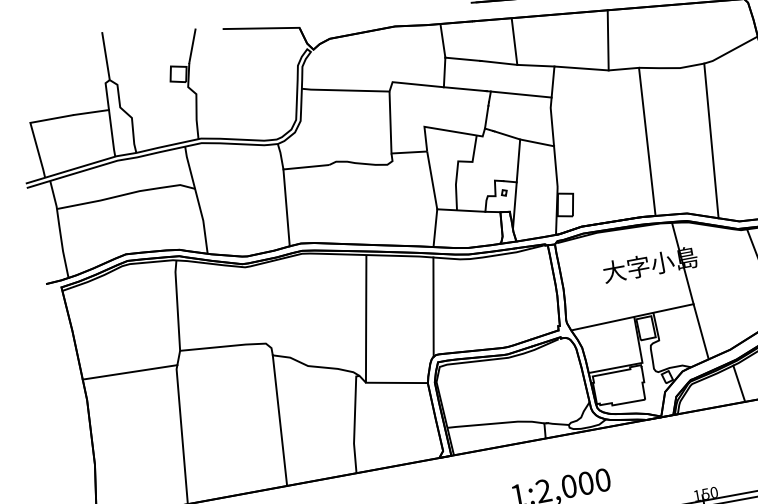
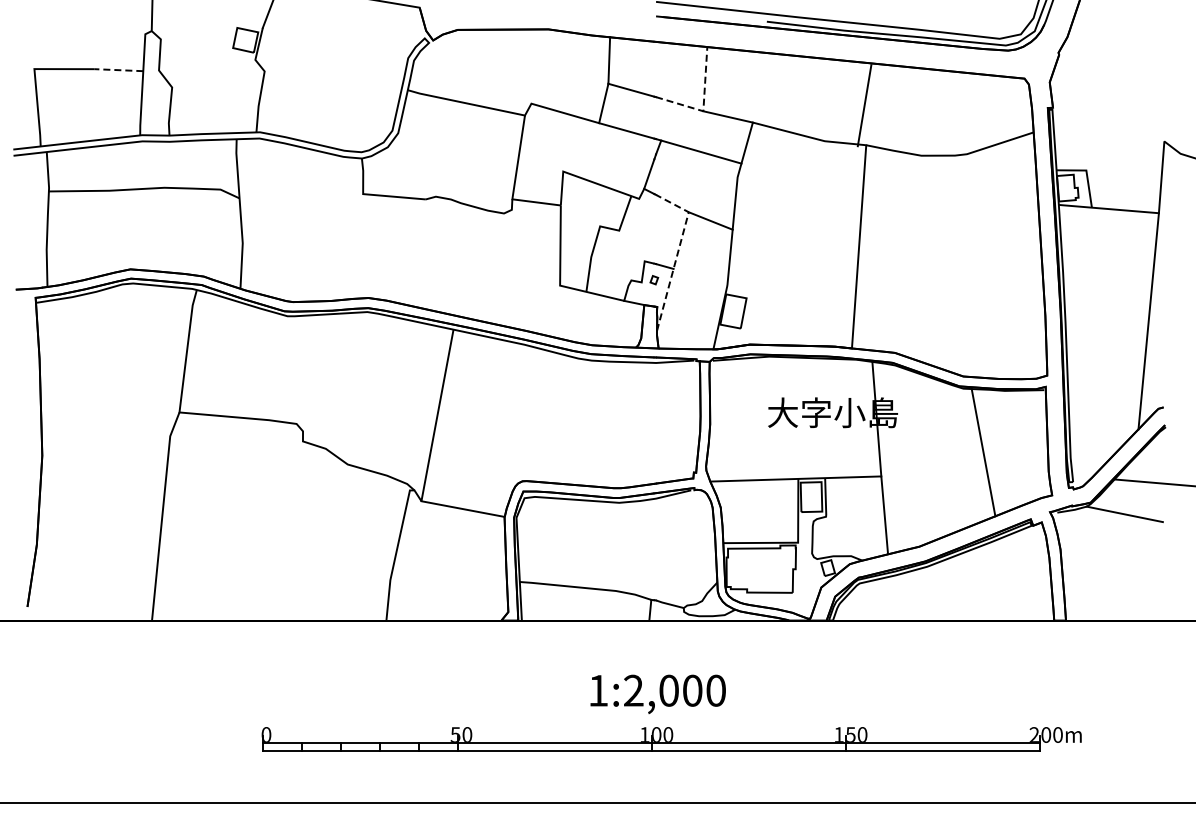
line: (608, 40) -> (864, 105), moved
line: (516, 60) -> (703, 104), solid -> dashed
line: (91, 112) -> (118, 70), solid -> dashed
line: (711, 141) -> (945, 261), removed
line: (517, 169) -> (677, 252), solid -> dashed
line: (286, 207) -> (357, 246), removed
line: (435, 228) -> (552, 310), removed
line: (433, 307) -> (530, 416), removed
line: (129, 372) -> (106, 429), removed
line: (738, 383) -> (922, 594), removed
line: (279, 420) -> (296, 530), removed

